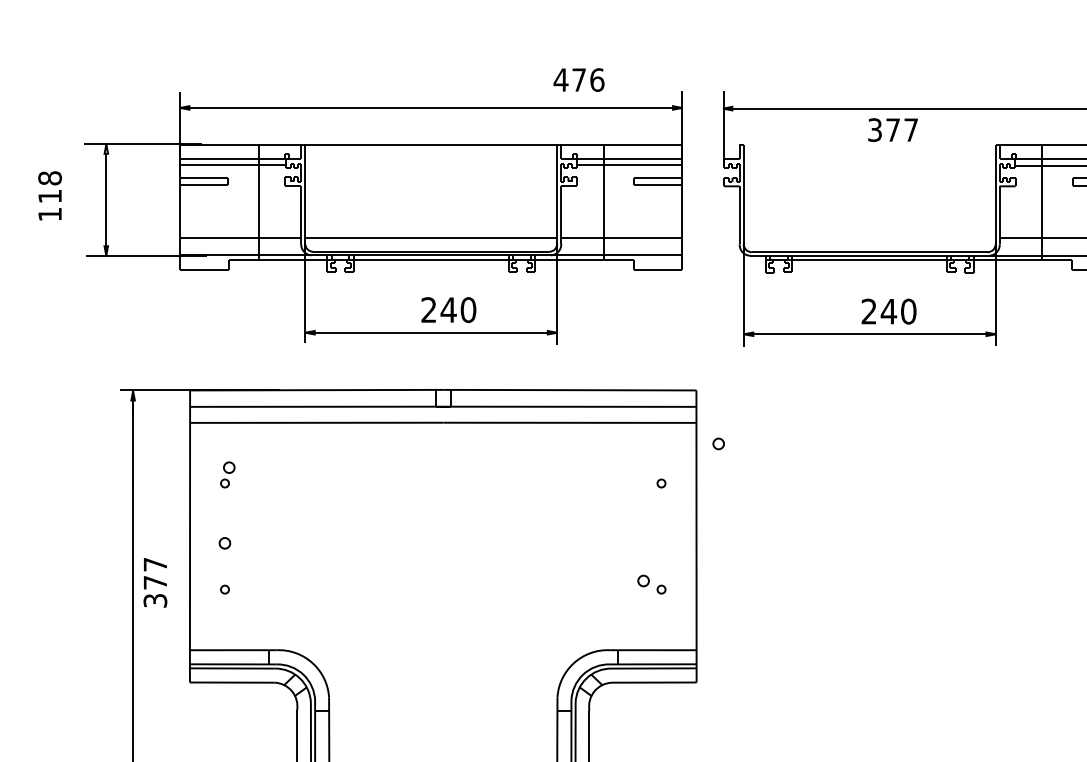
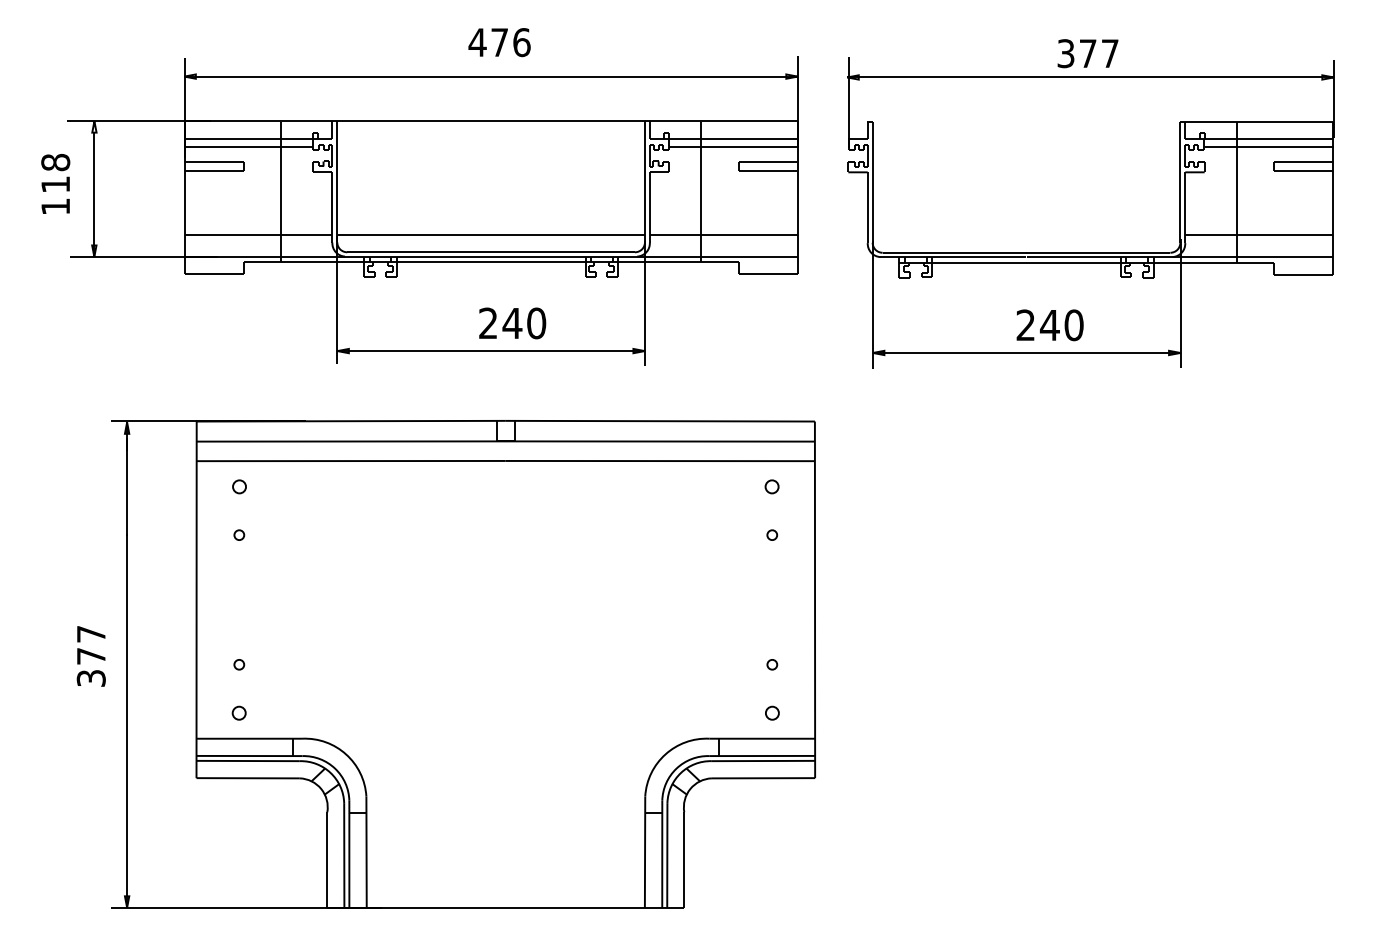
text: (578, 80) -> (499, 42), moved
text: (892, 129) -> (1087, 53), moved
text: (49, 195) -> (55, 183), moved
part: (718, 443) -> (771, 486), moved
part: (229, 467) -> (239, 486), moved
part: (224, 542) -> (238, 712), moved
part: (643, 580) -> (772, 712), moved
text: (154, 582) -> (90, 656), moved

